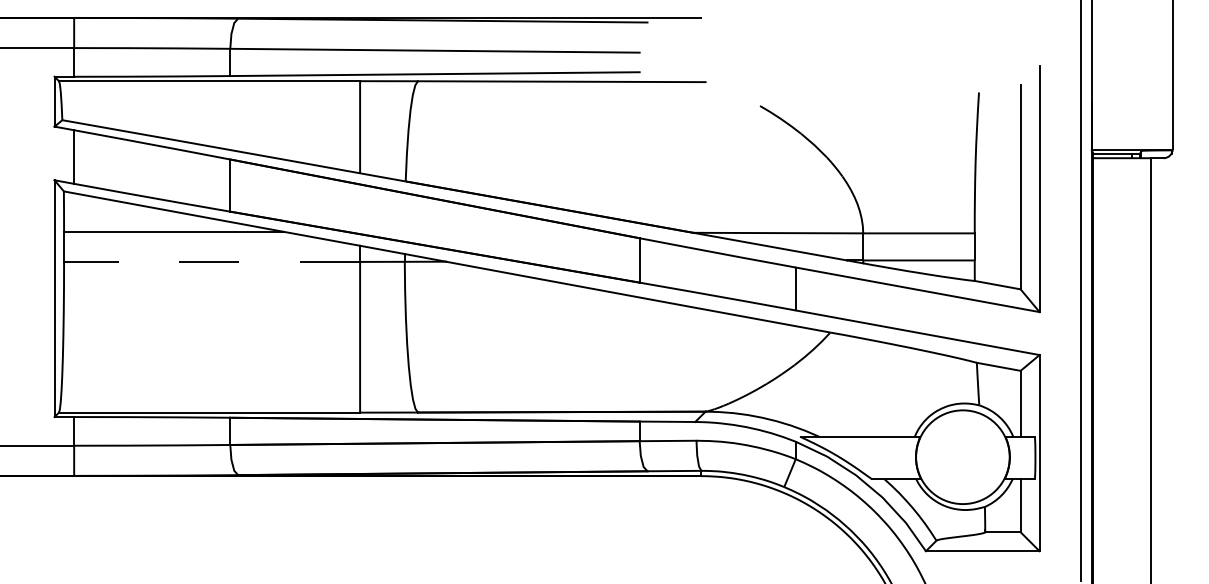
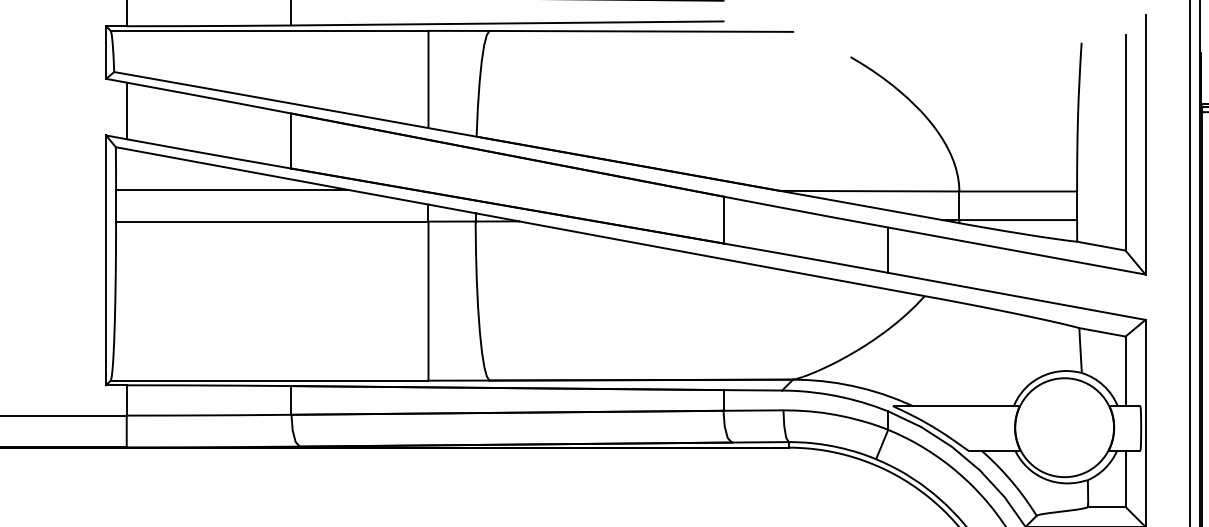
line: (211, 261) -> (271, 221), dashed -> solid

